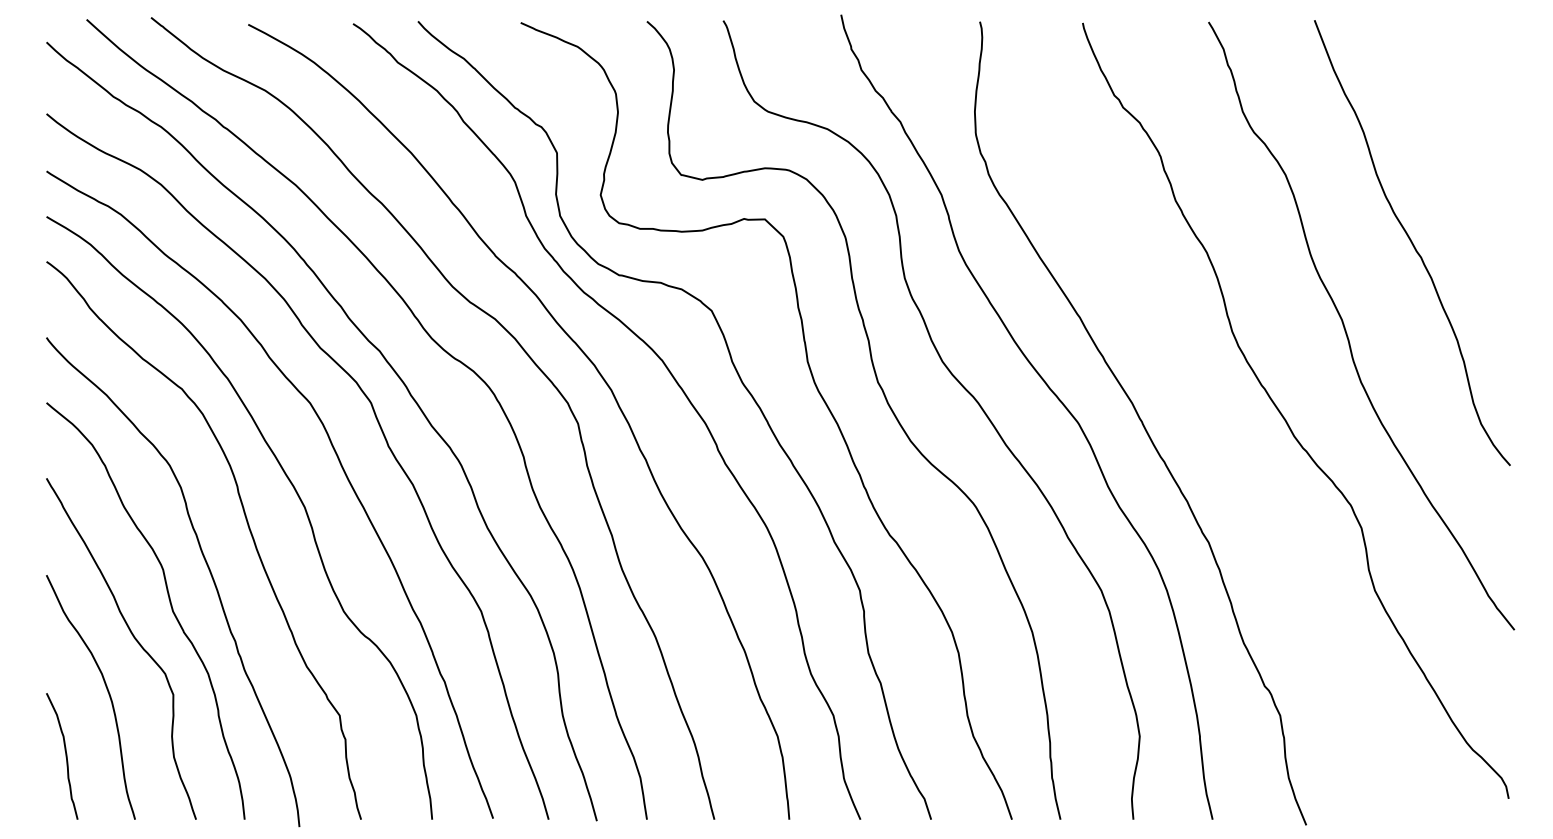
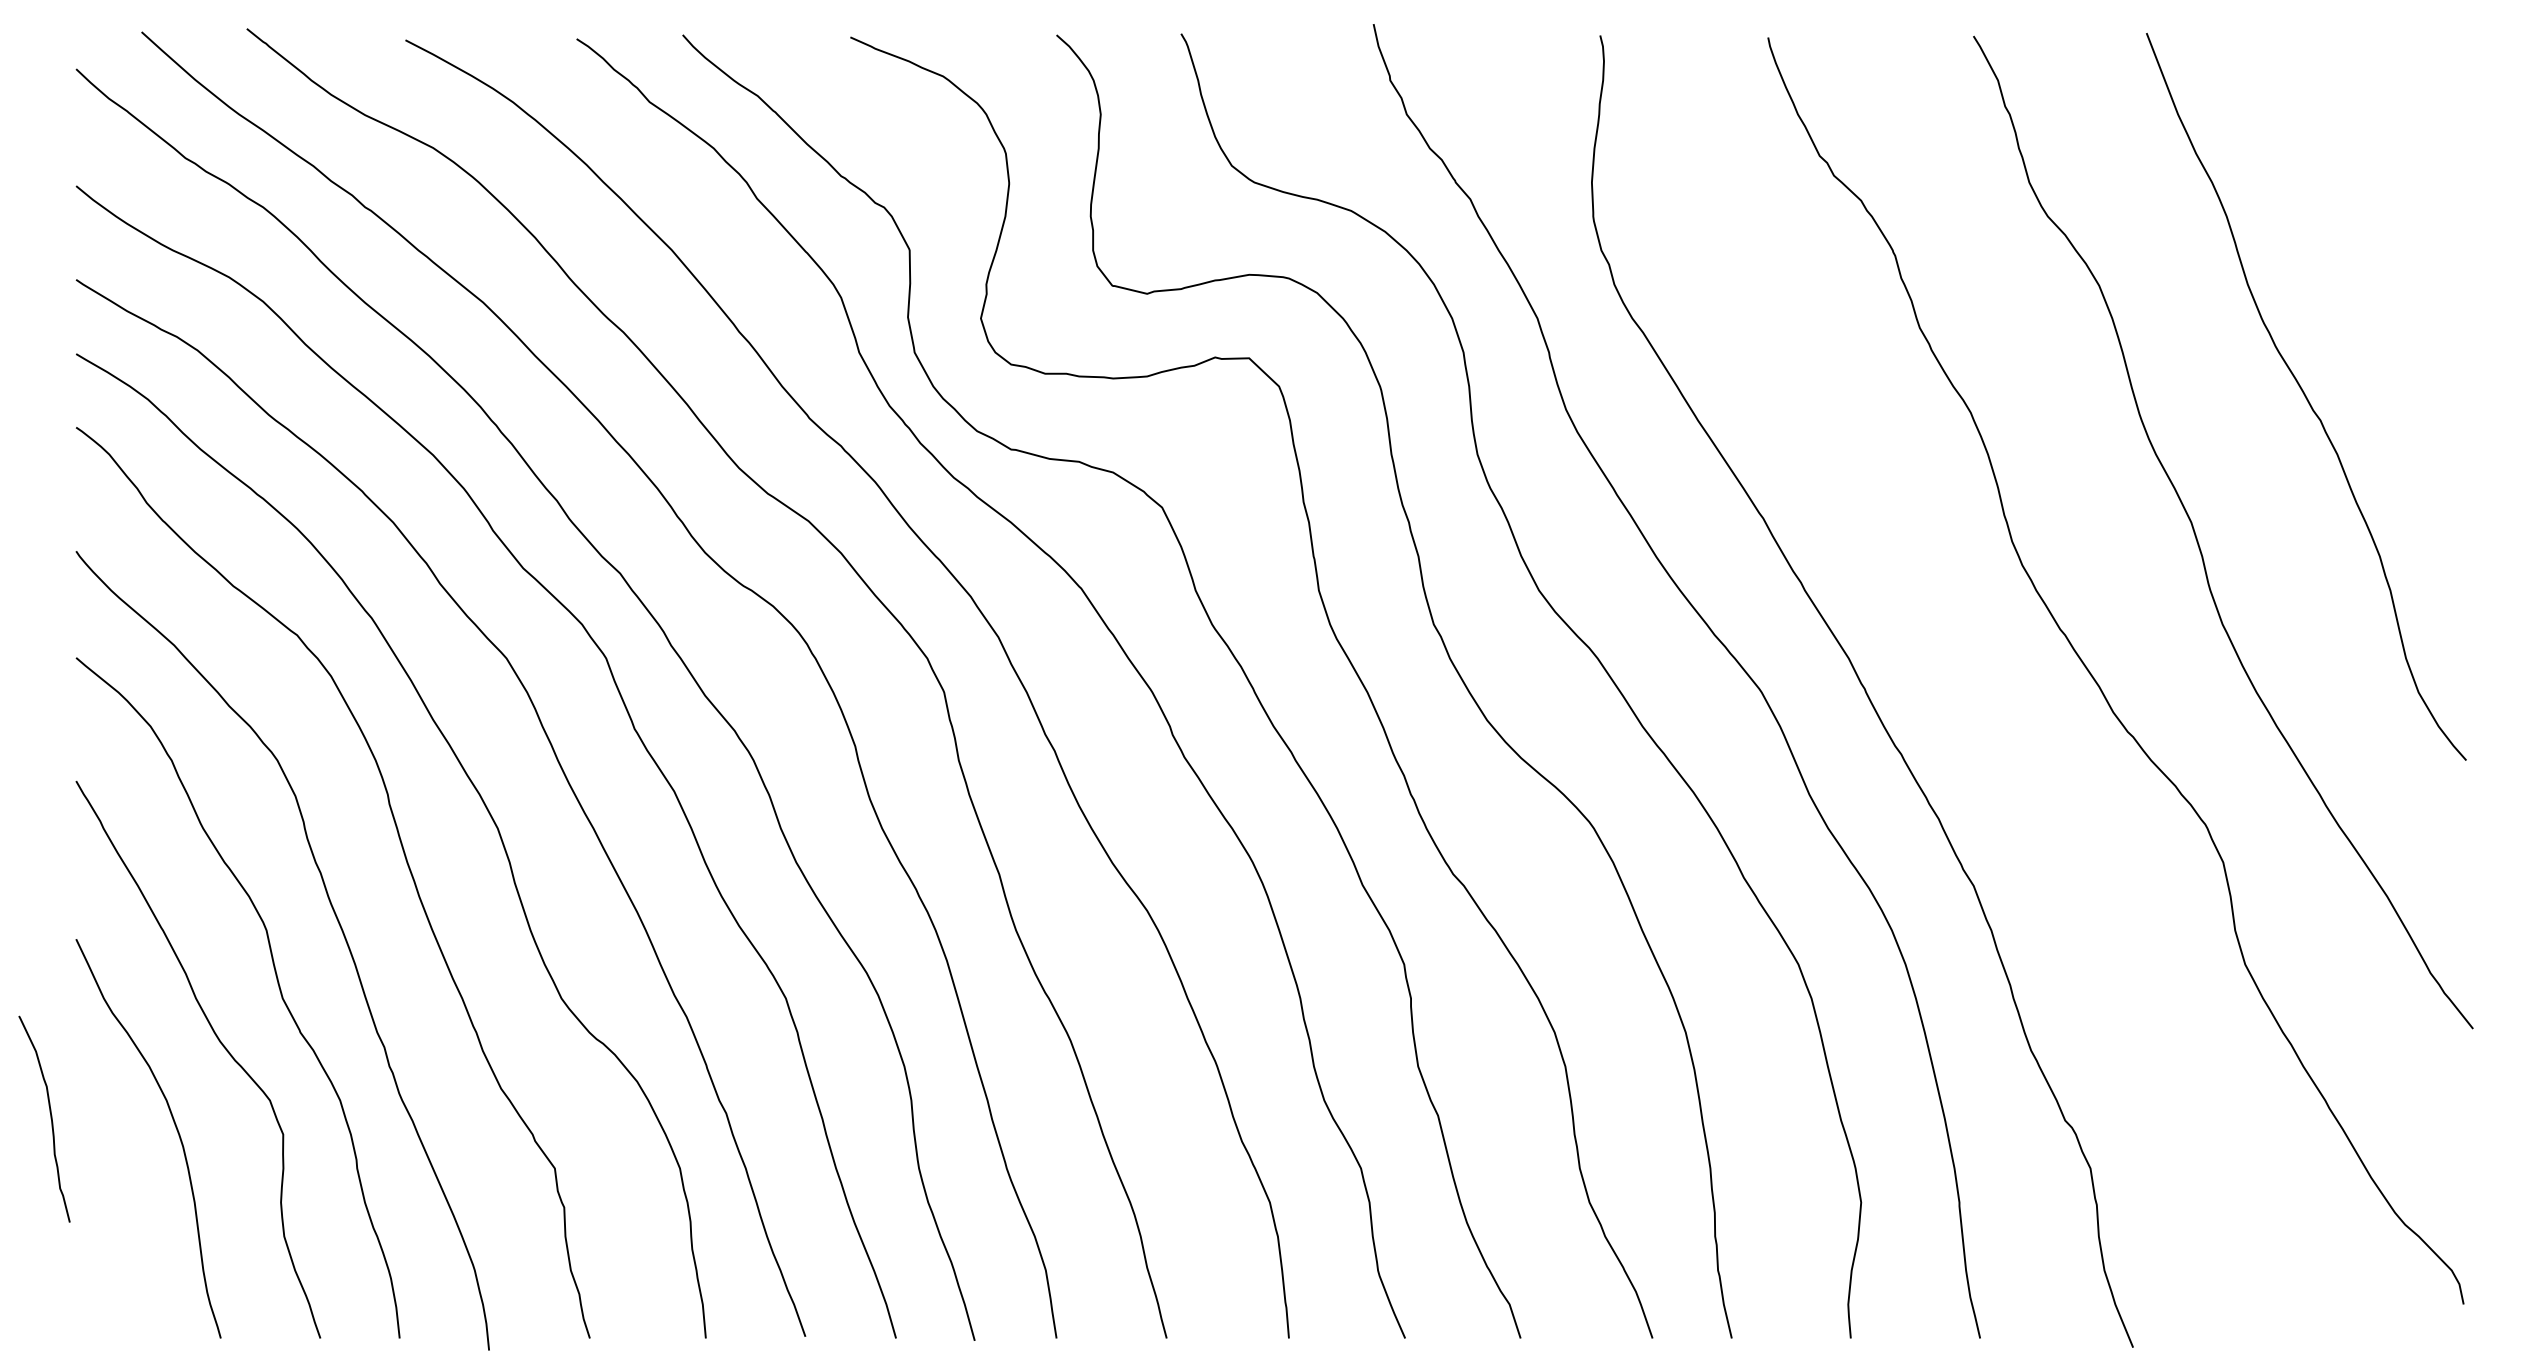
curve: (65, 756) -> (49, 1119), moved

